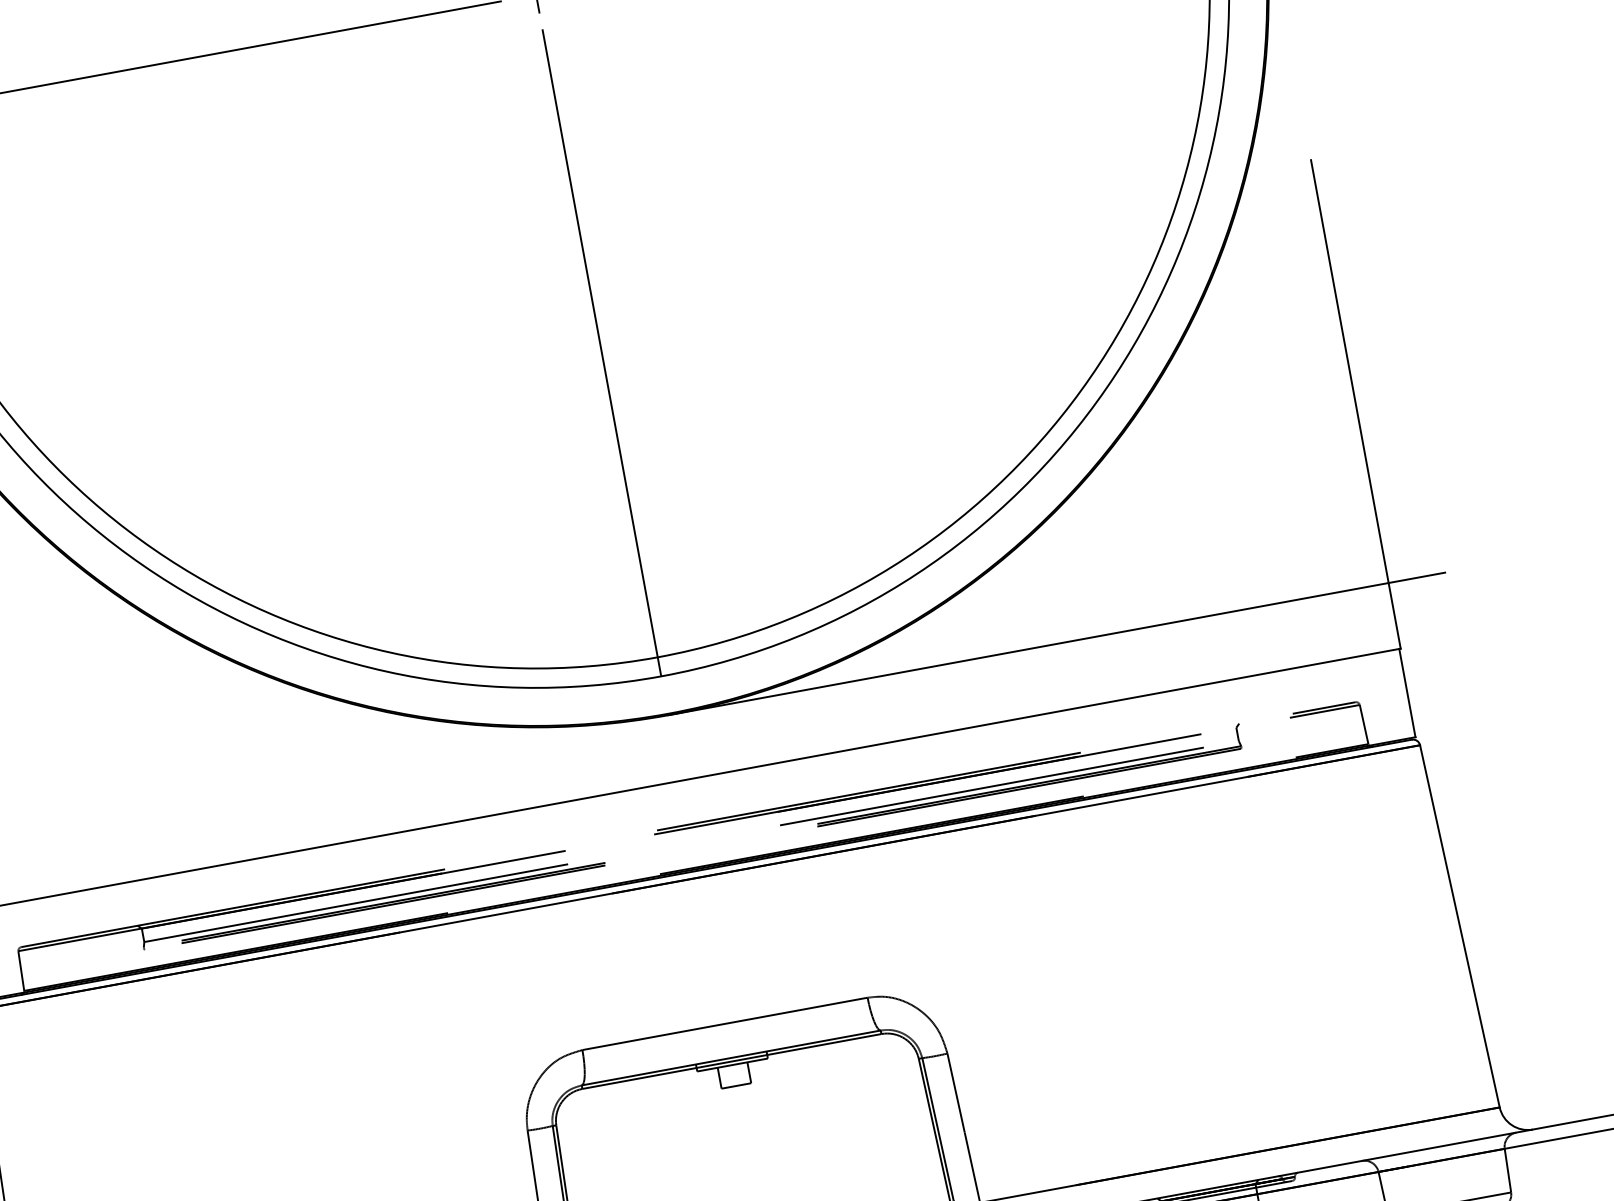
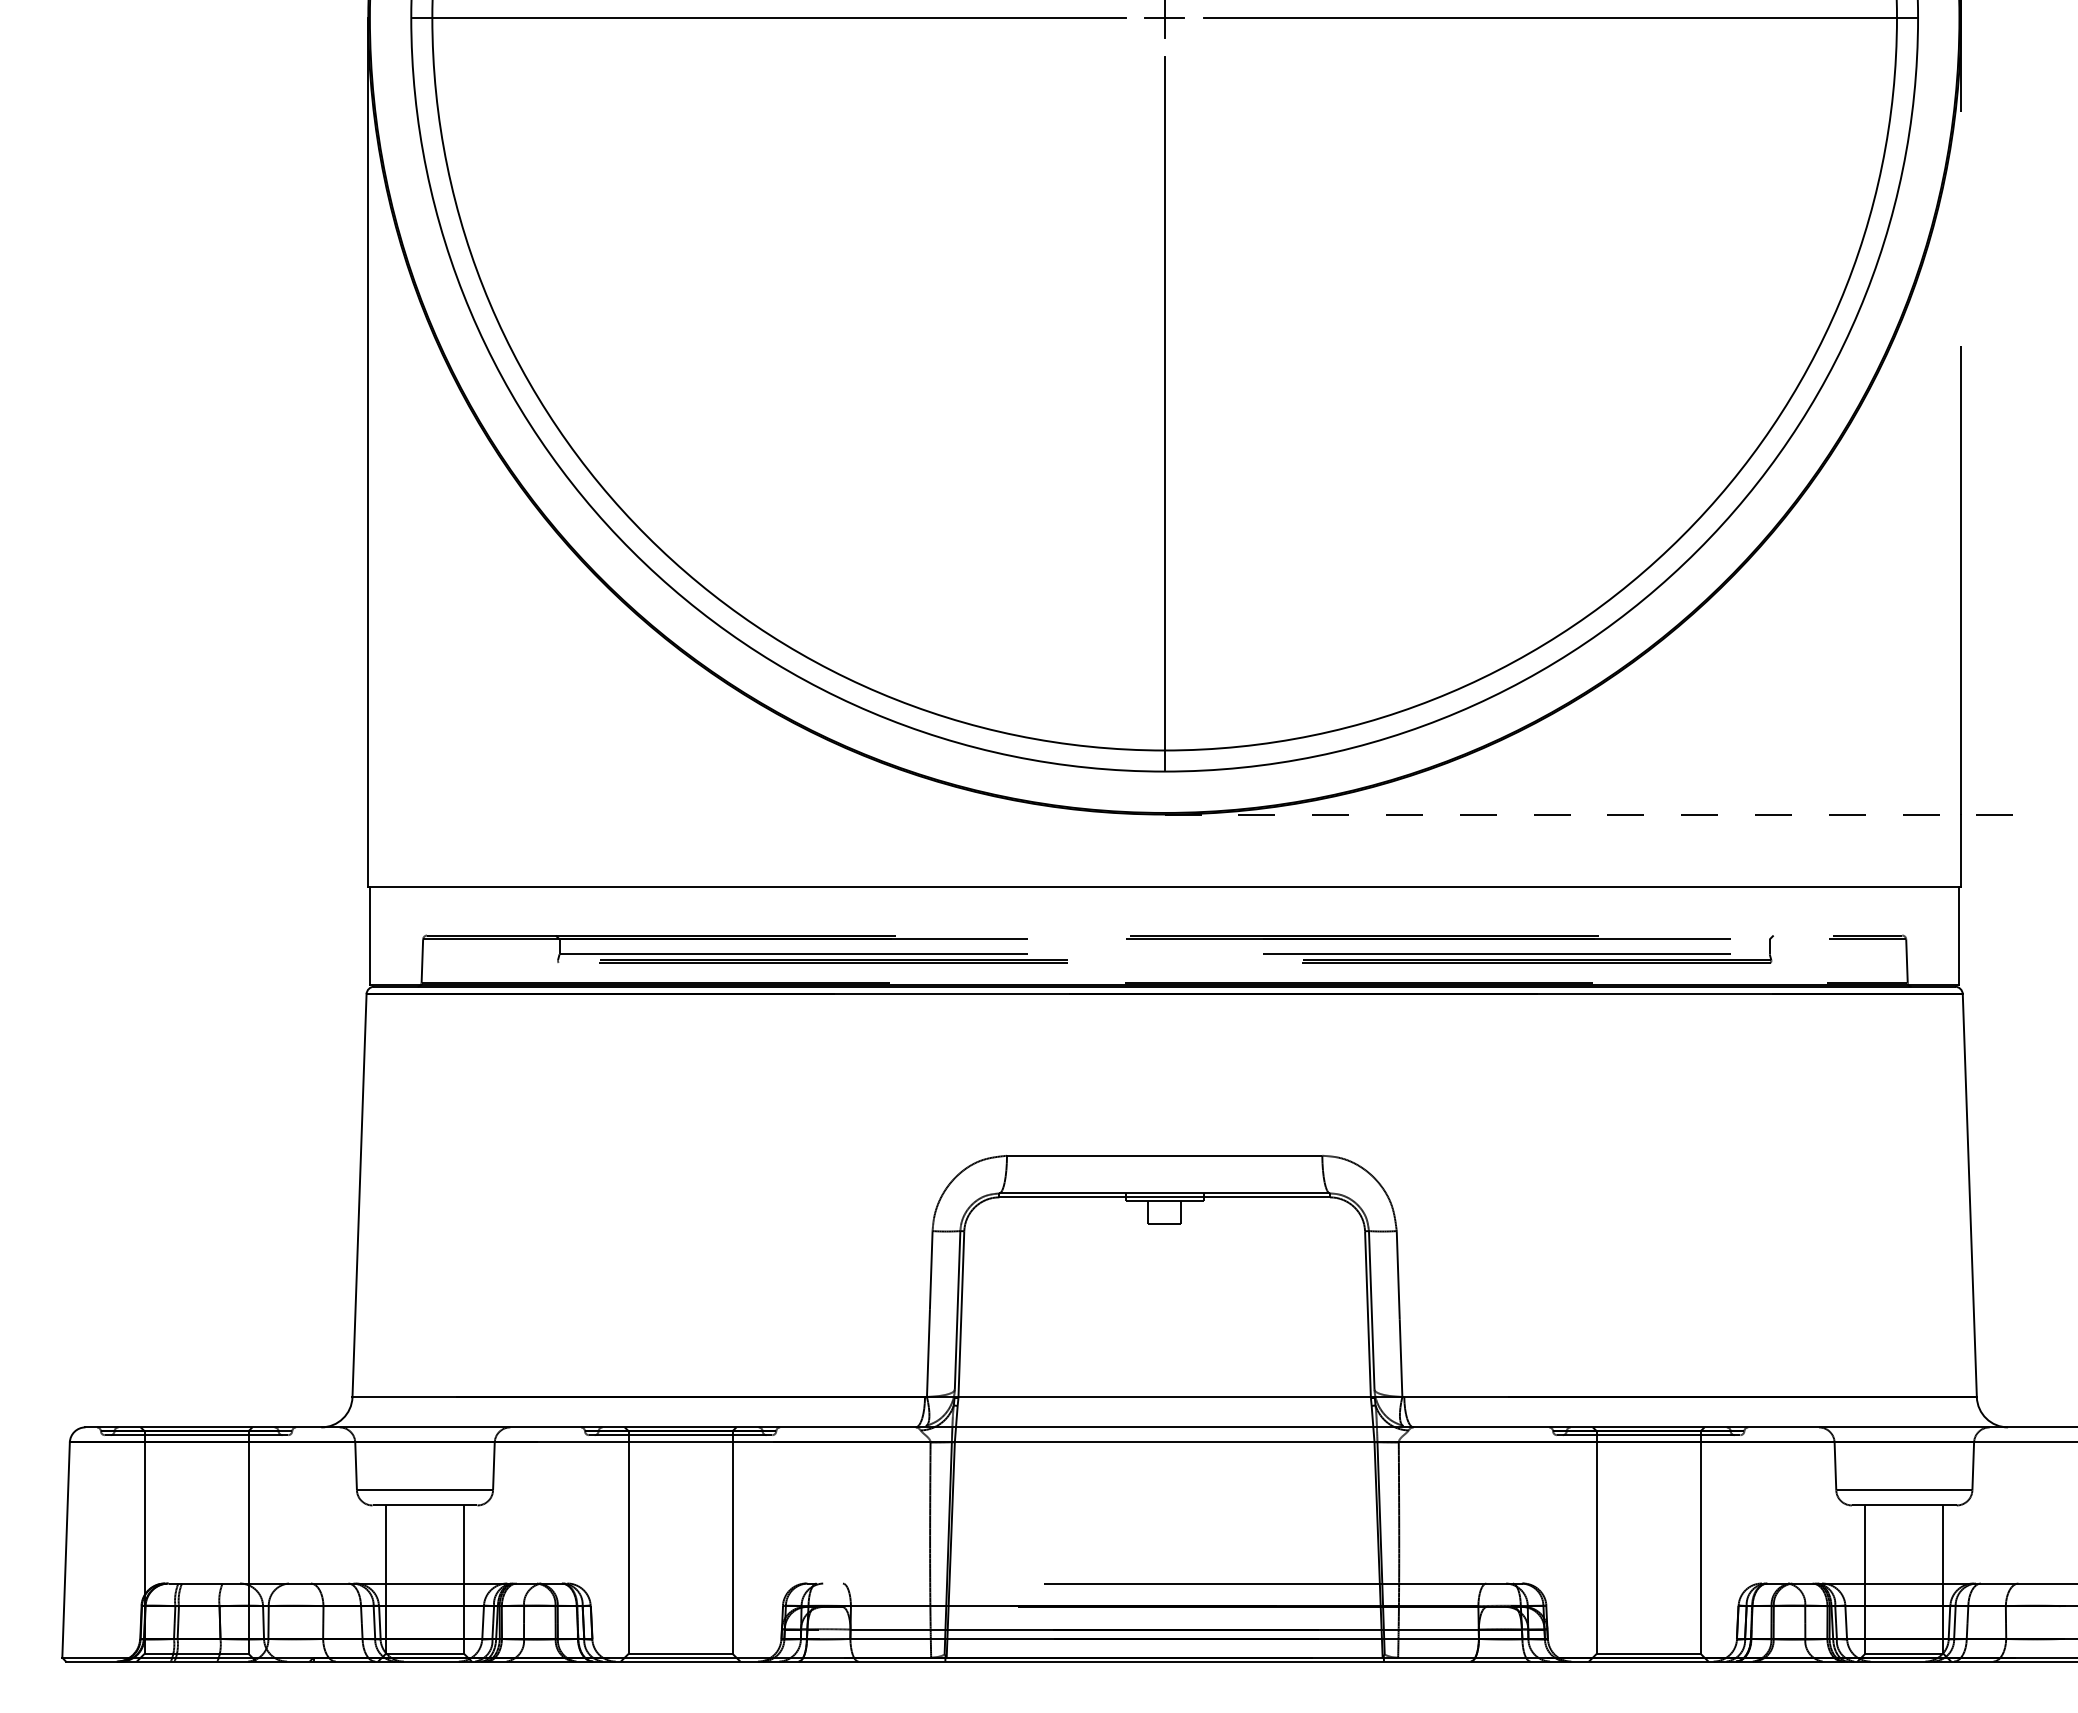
line: (1057, 643) -> (1594, 814), solid -> dashed

